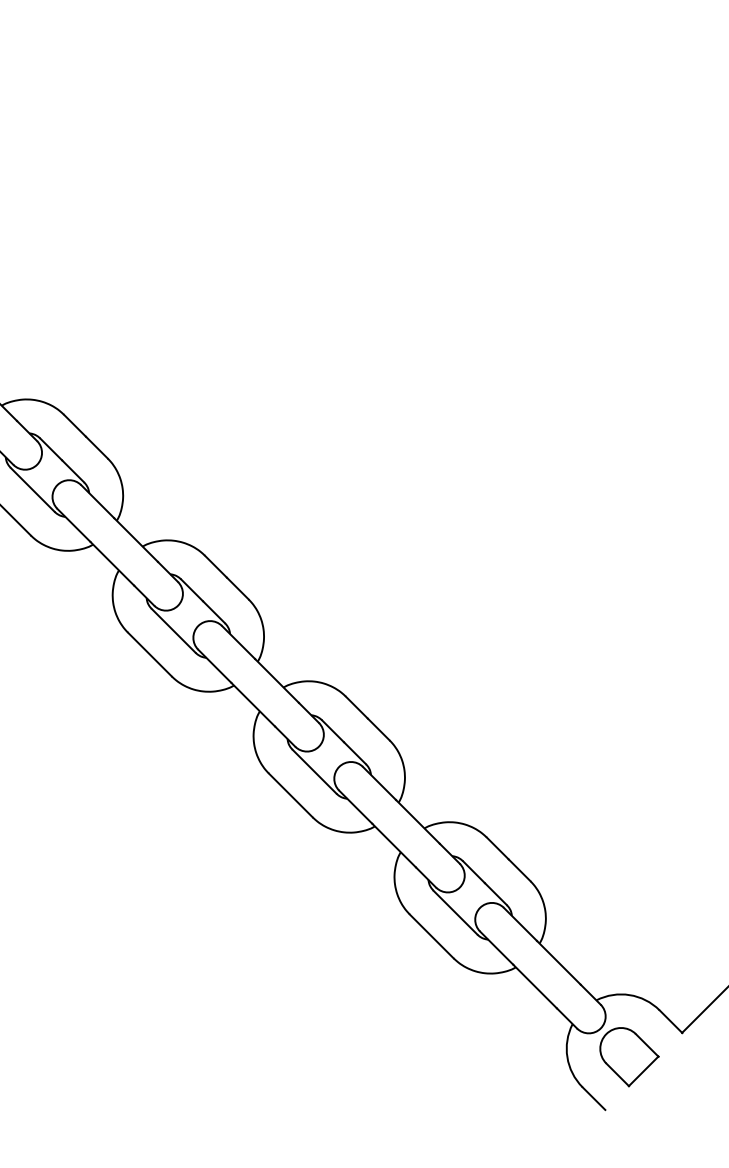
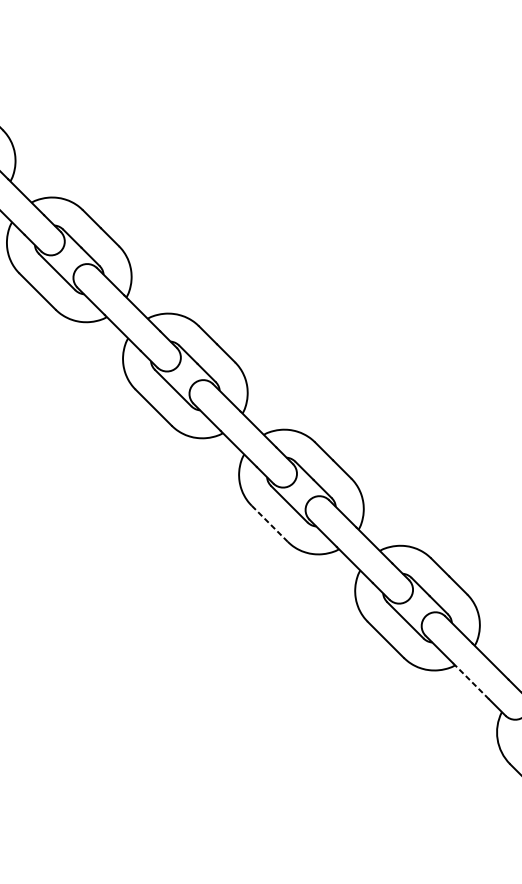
line: (290, 795) -> (269, 523), solid -> dashed
line: (535, 986) -> (471, 681), solid -> dashed

